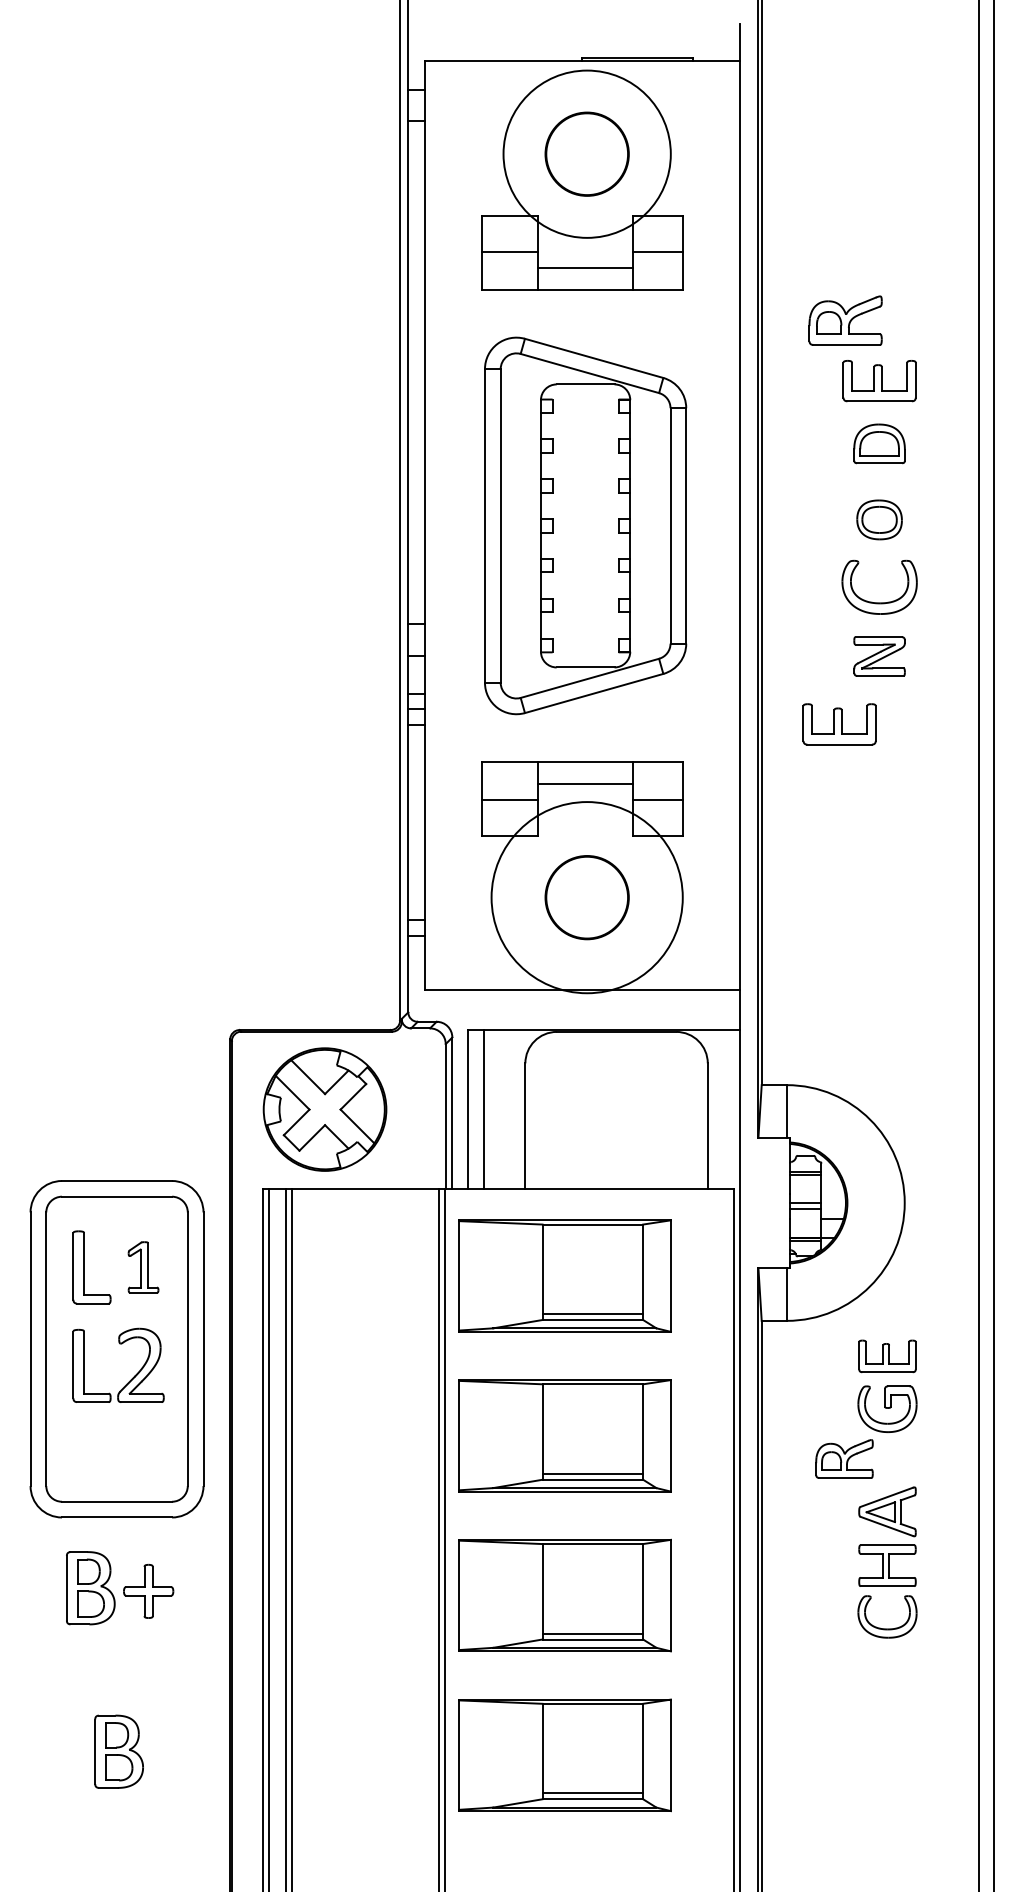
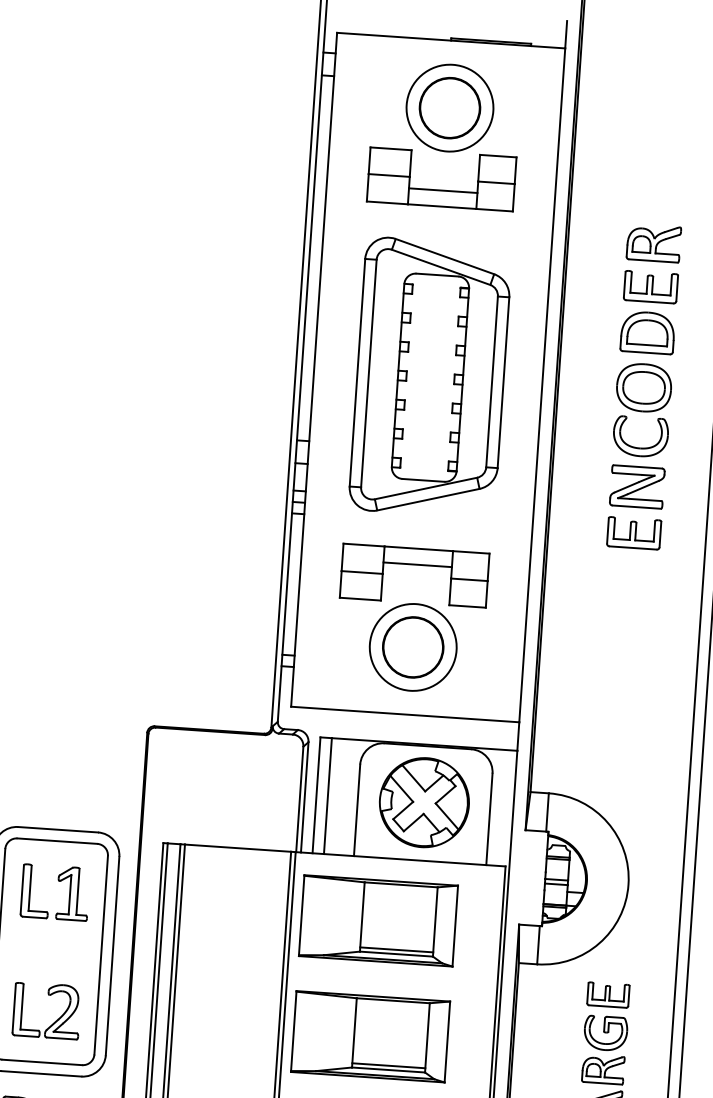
circle: (586, 153) -> (449, 107), size x0.71
part: (845, 320) -> (653, 243), moved
part: (879, 443) -> (647, 332), size x1.43
part: (879, 519) -> (643, 387), size x1.67
part: (879, 656) -> (637, 486), size x1.43
part: (839, 724) -> (634, 533), moved
circle: (586, 897) -> (412, 647), size x0.62
part: (324, 1109) -> (424, 802), moved
part: (143, 1267) -> (73, 893), size x1.43
part: (132, 1377) -> (56, 1020), moved
part: (844, 1458) -> (603, 1069), moved

